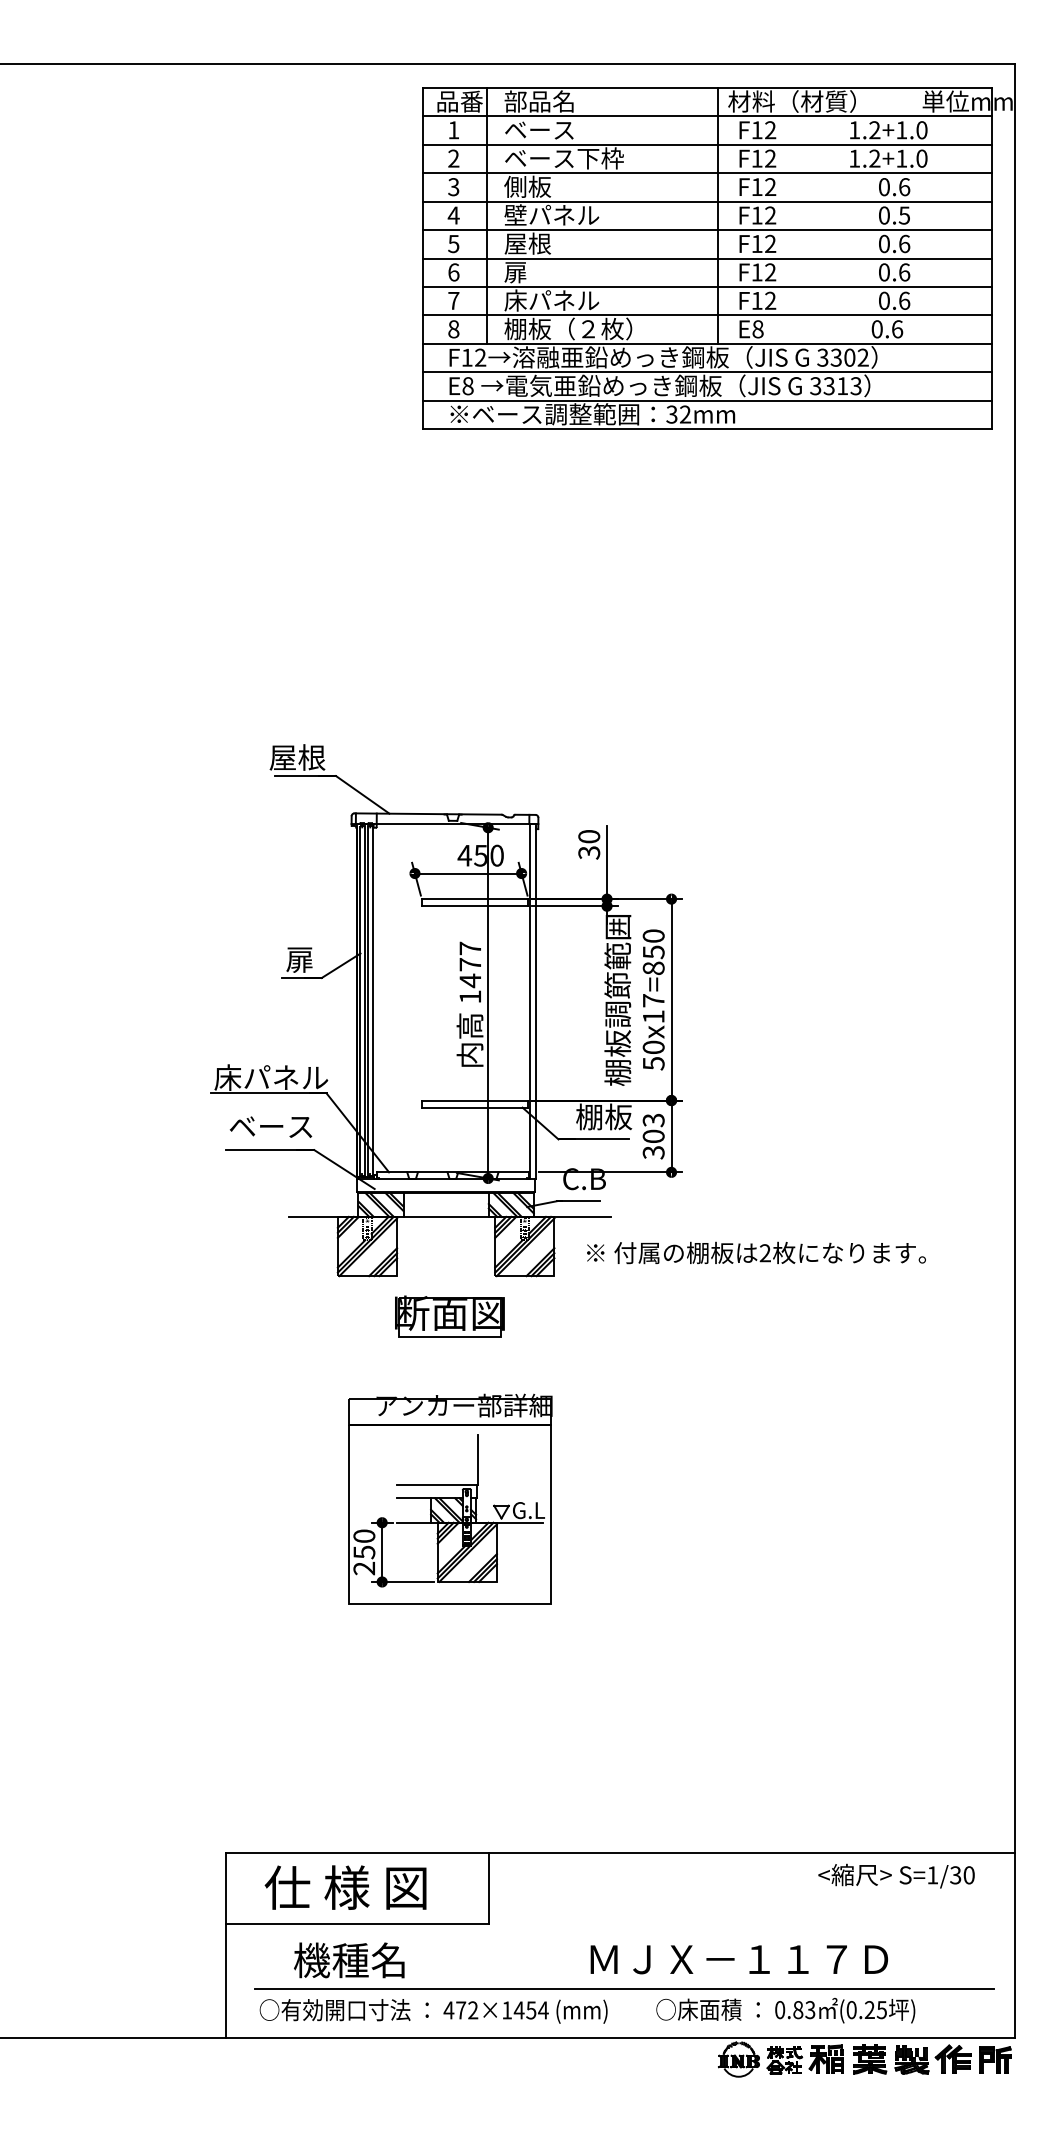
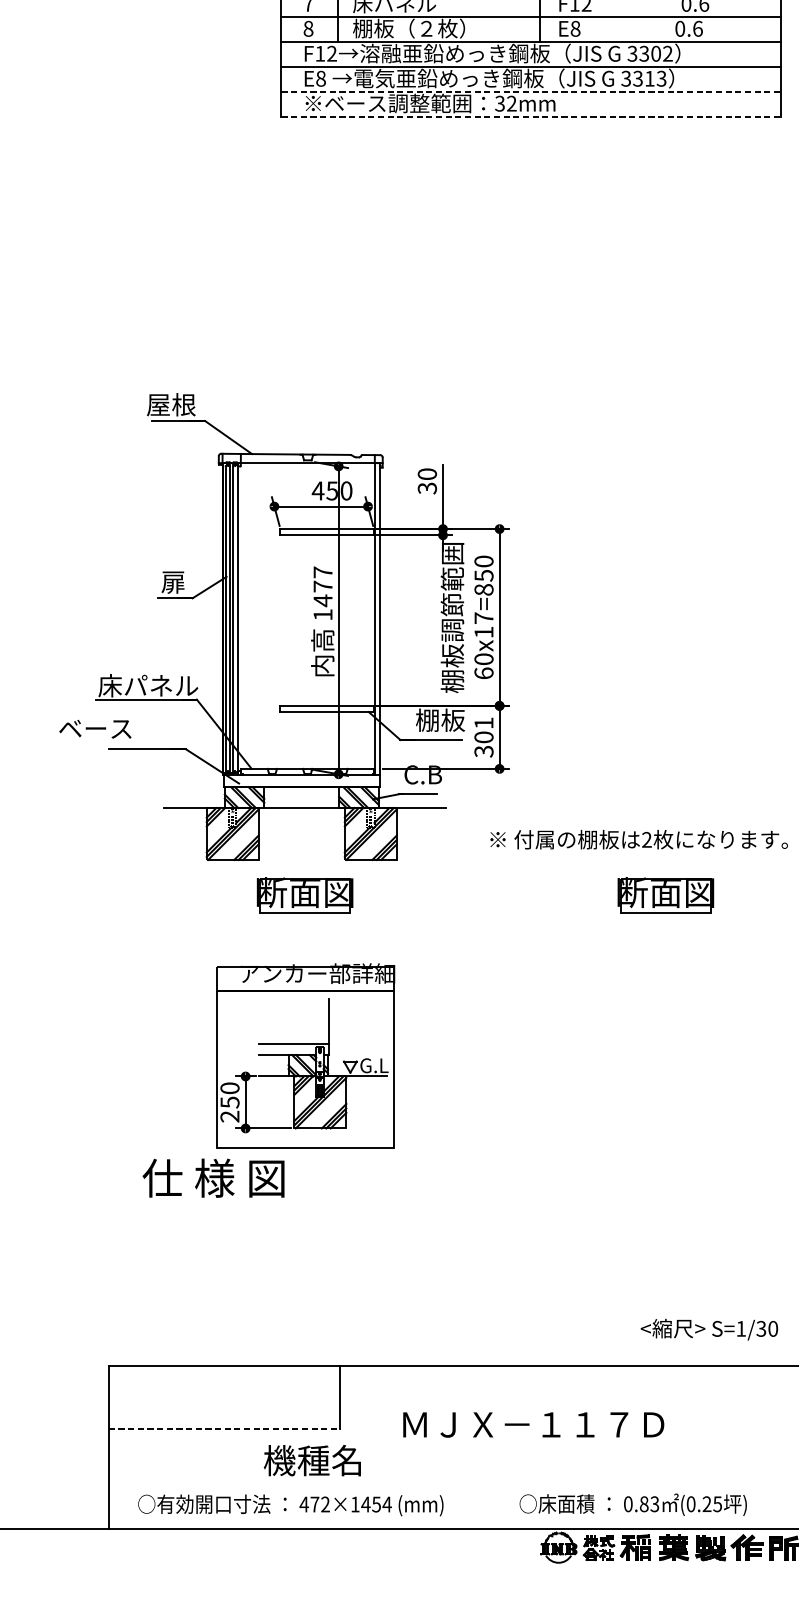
line: (707, 400) -> (531, 91), solid -> dashed
line: (707, 429) -> (531, 116), solid -> dashed
text: (653, 1063) -> (483, 673), 50x17=850 -> 60x17=850
text: (653, 1120) -> (483, 723), 303 -> 301
text: (270, 1126) -> (94, 728), moved
text: (756, 1252) -> (639, 839), moved
part: (860, 1316) -> (665, 895), added
text: (896, 1875) -> (709, 1329), moved
text: (345, 1887) -> (213, 1178), moved
line: (357, 1924) -> (223, 1429), solid -> dashed
text: (738, 1959) -> (532, 1424), moved
text: (349, 1960) -> (312, 1460), moved
line: (624, 1988) -> (458, 1485), removed
text: (785, 2010) -> (633, 1504), moved

